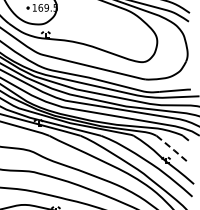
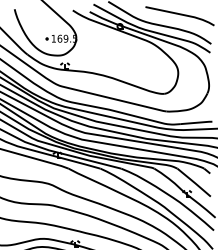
line: (173, 149) -> (194, 182), dashed -> solid

